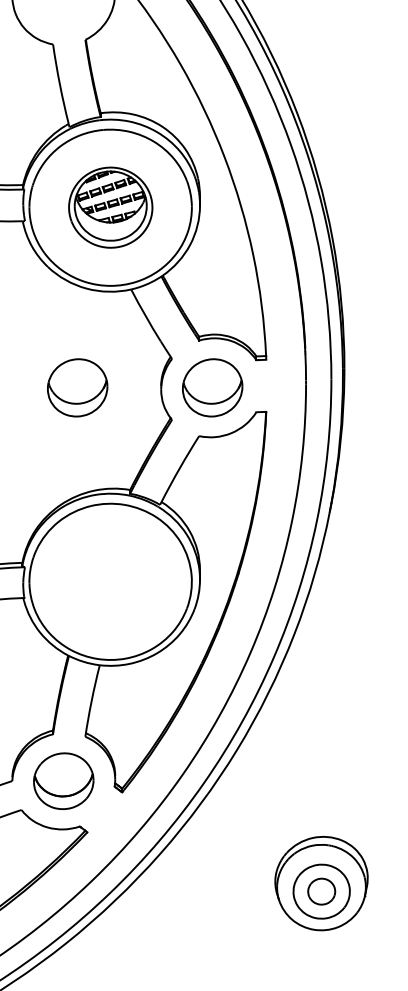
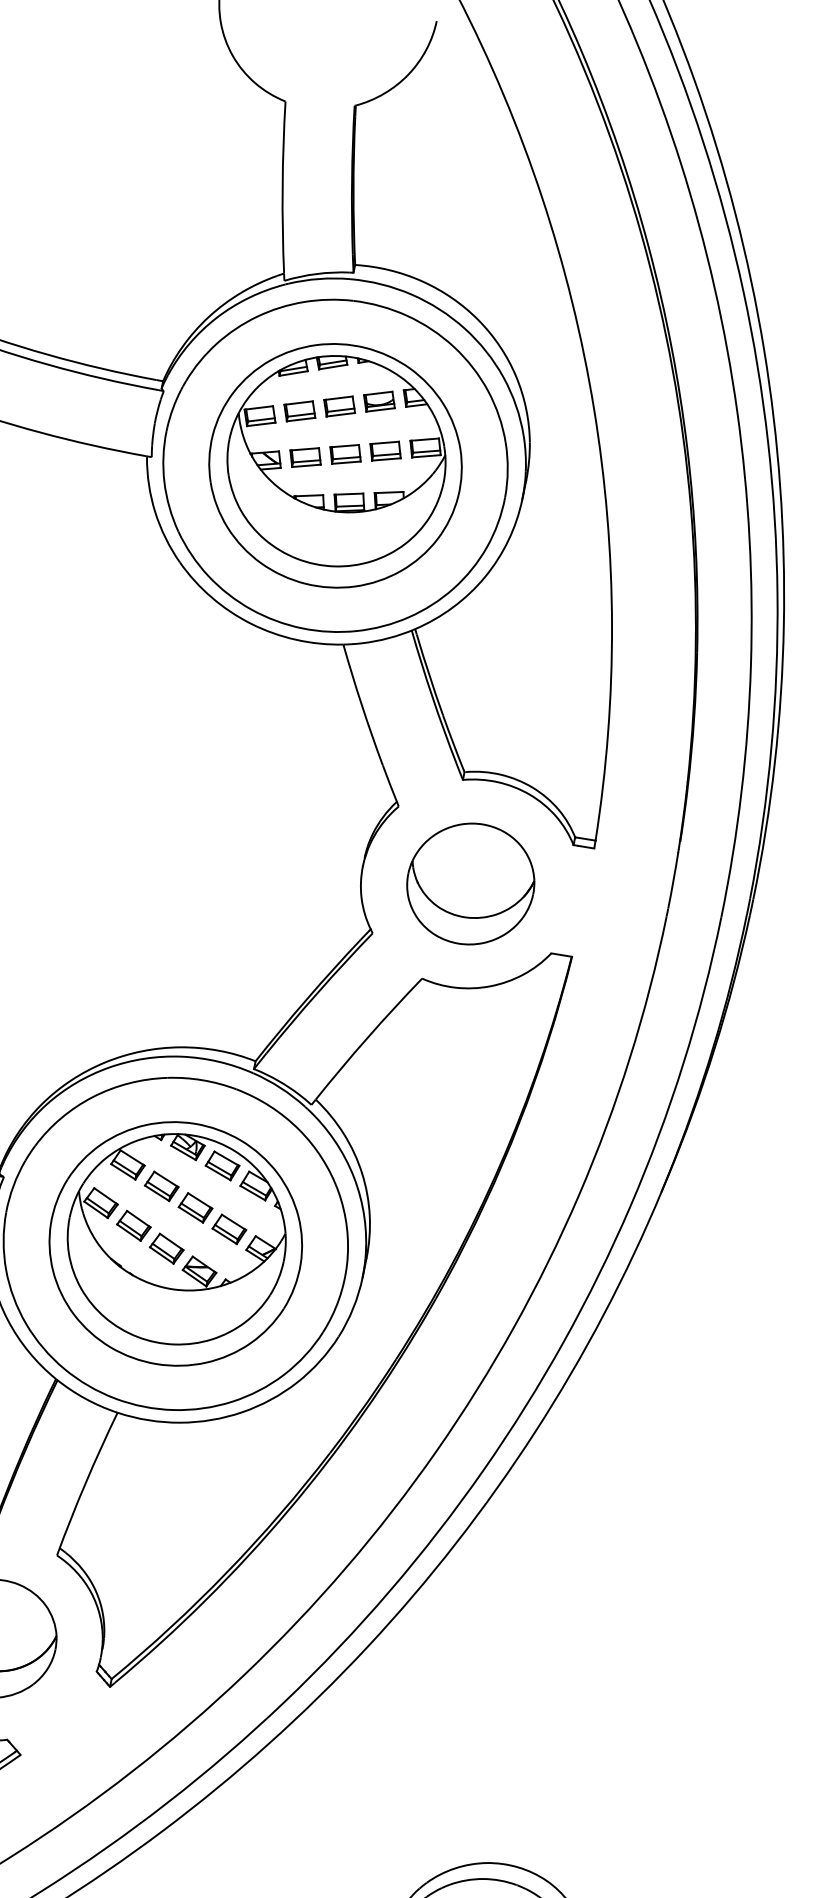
part: (110, 207) -> (335, 465), size x1.43
part: (77, 387) -> (189, 825), removed
part: (110, 581) -> (175, 1243), added

